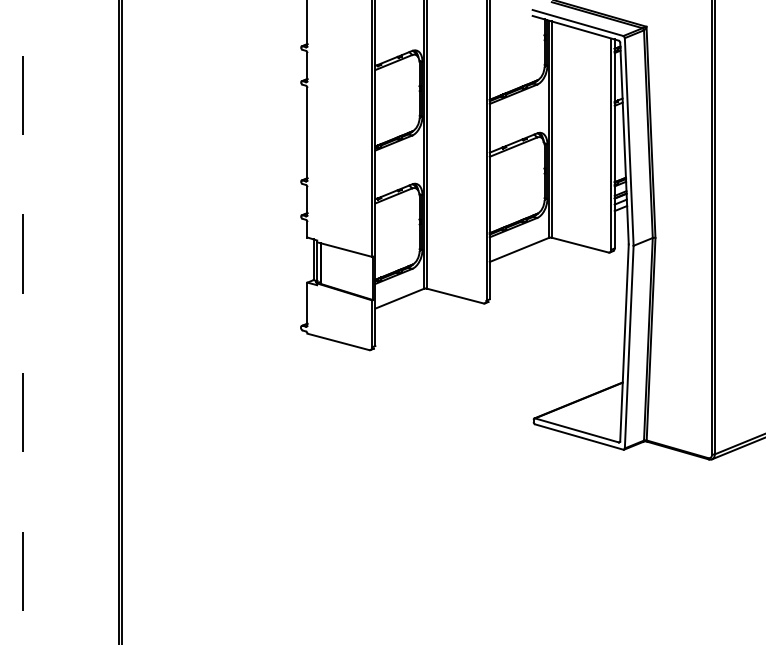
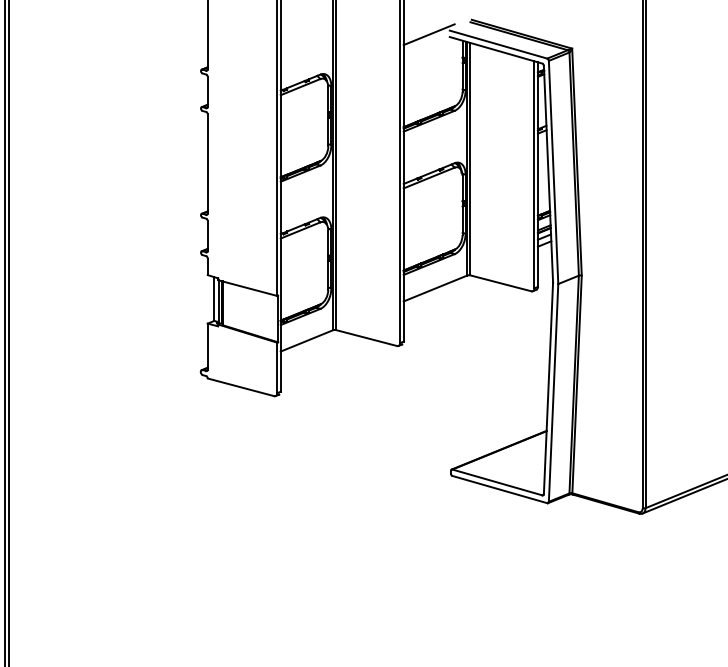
line: (513, 13) -> (429, 34), added

